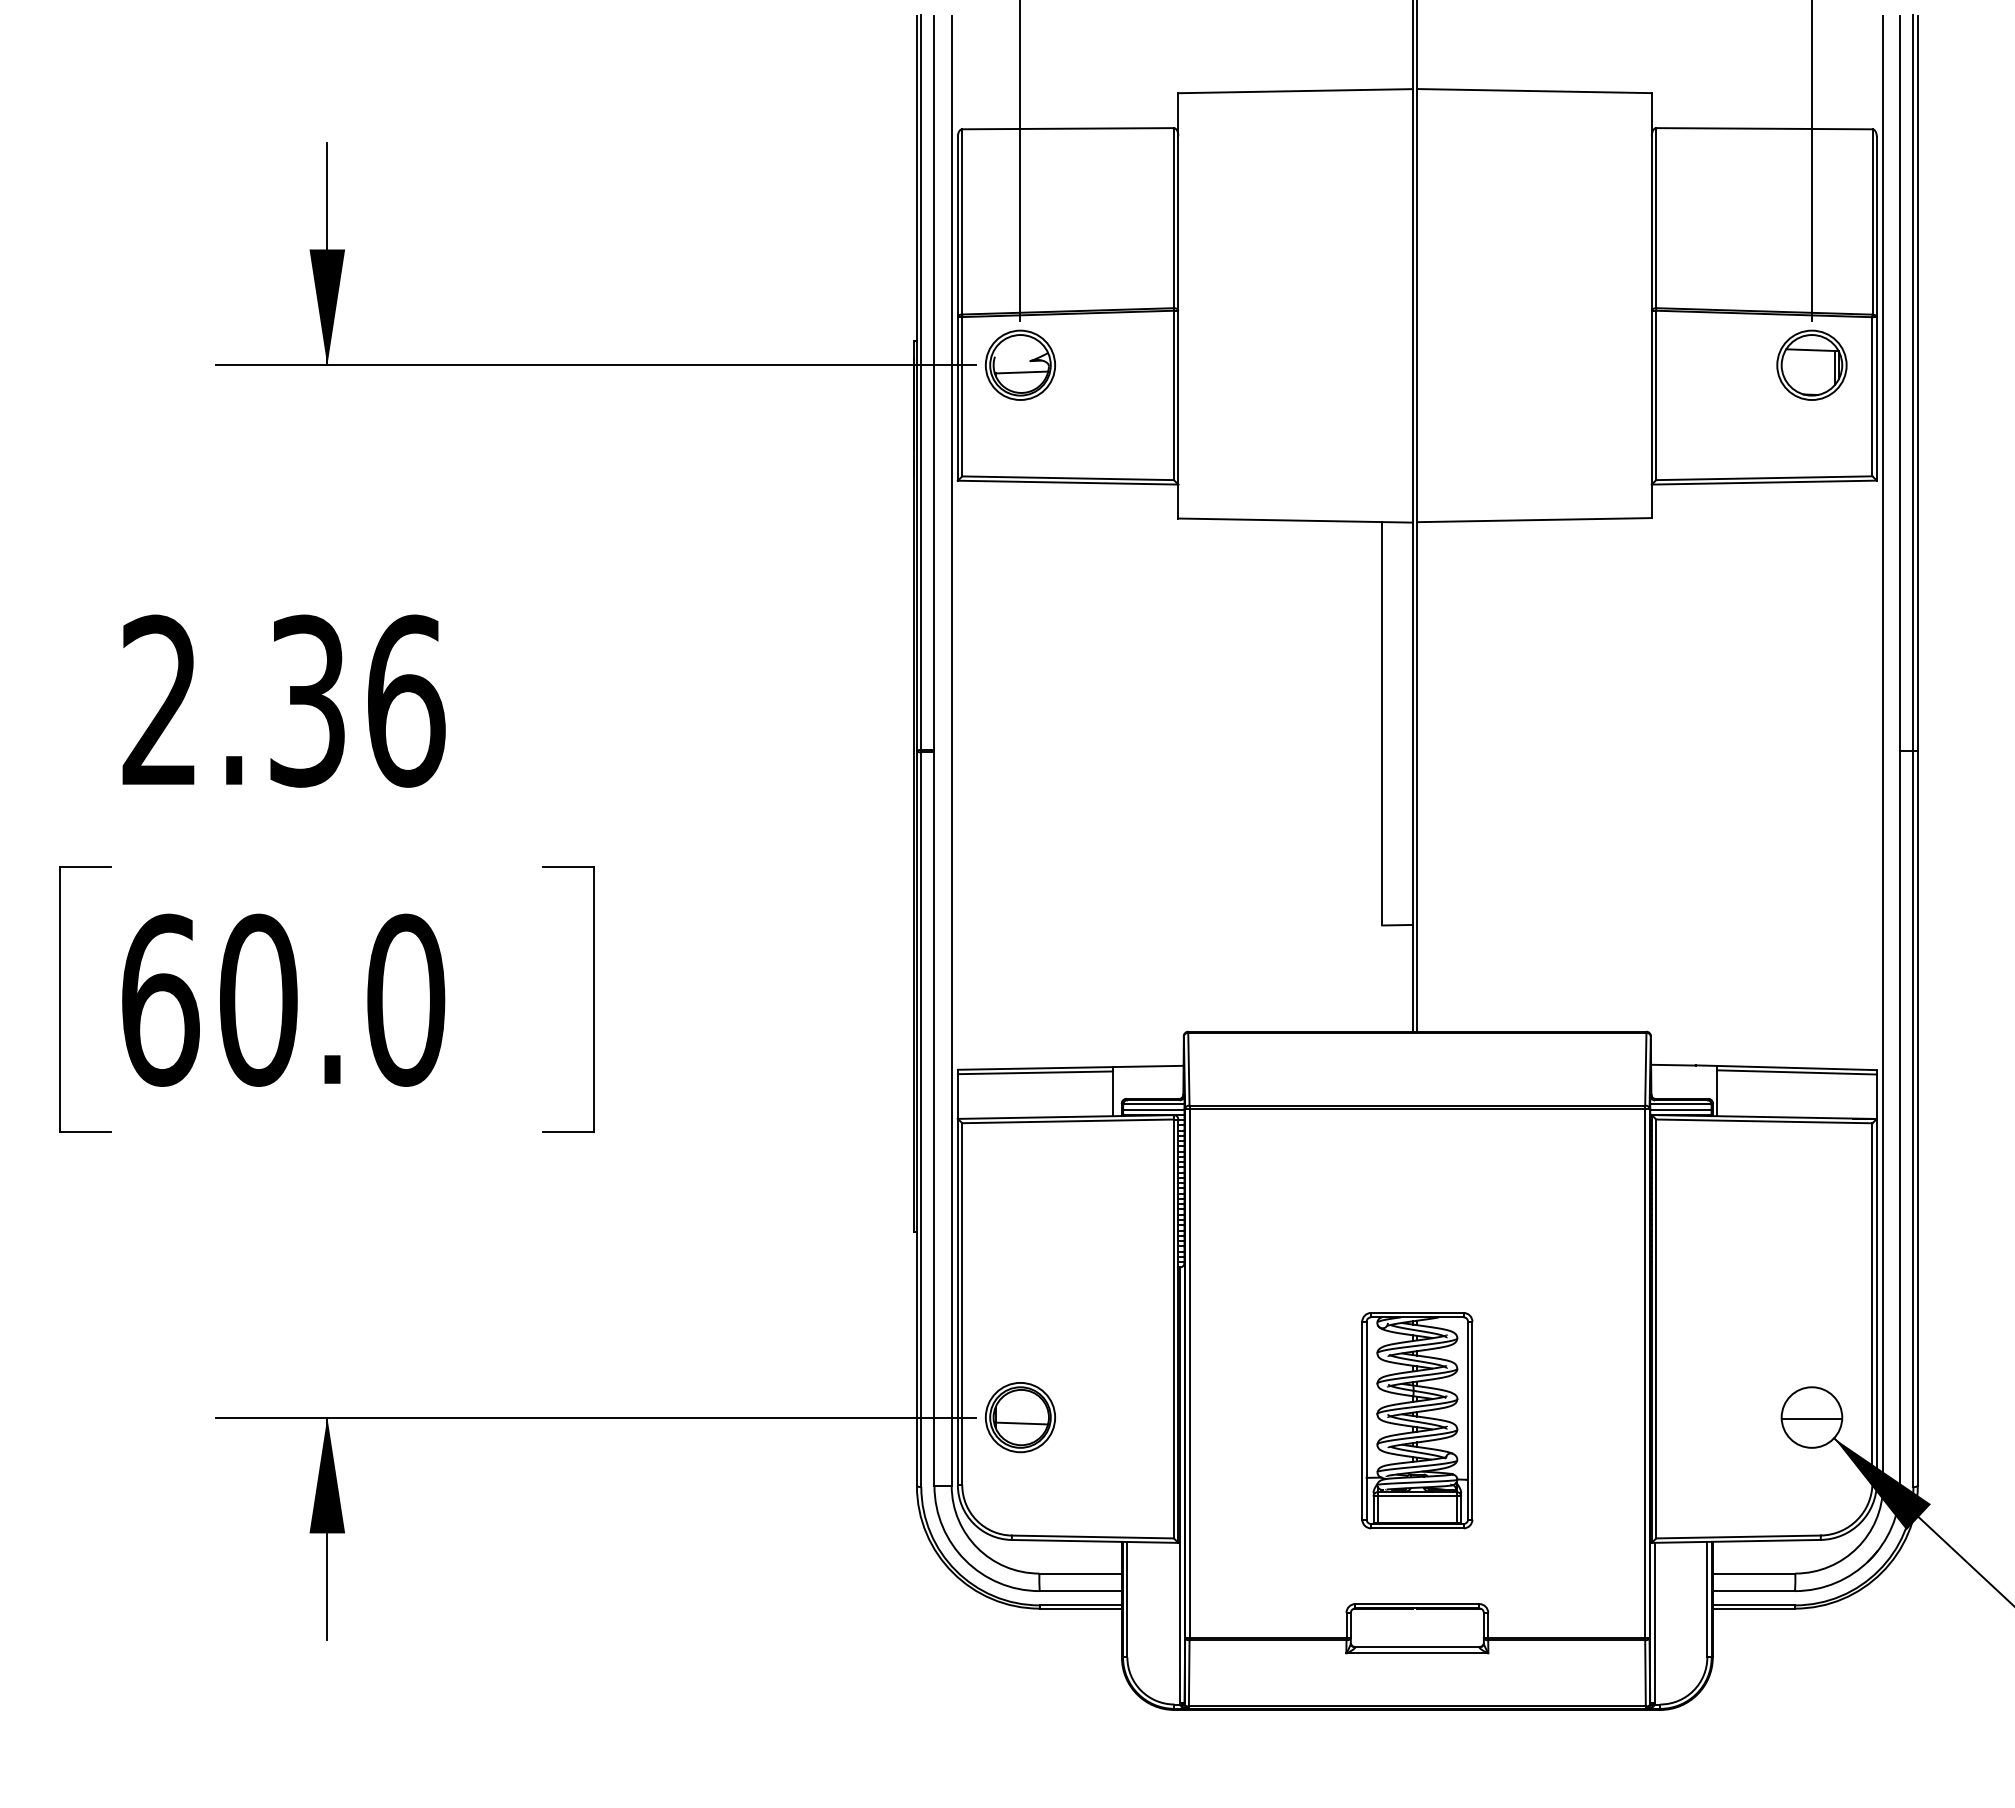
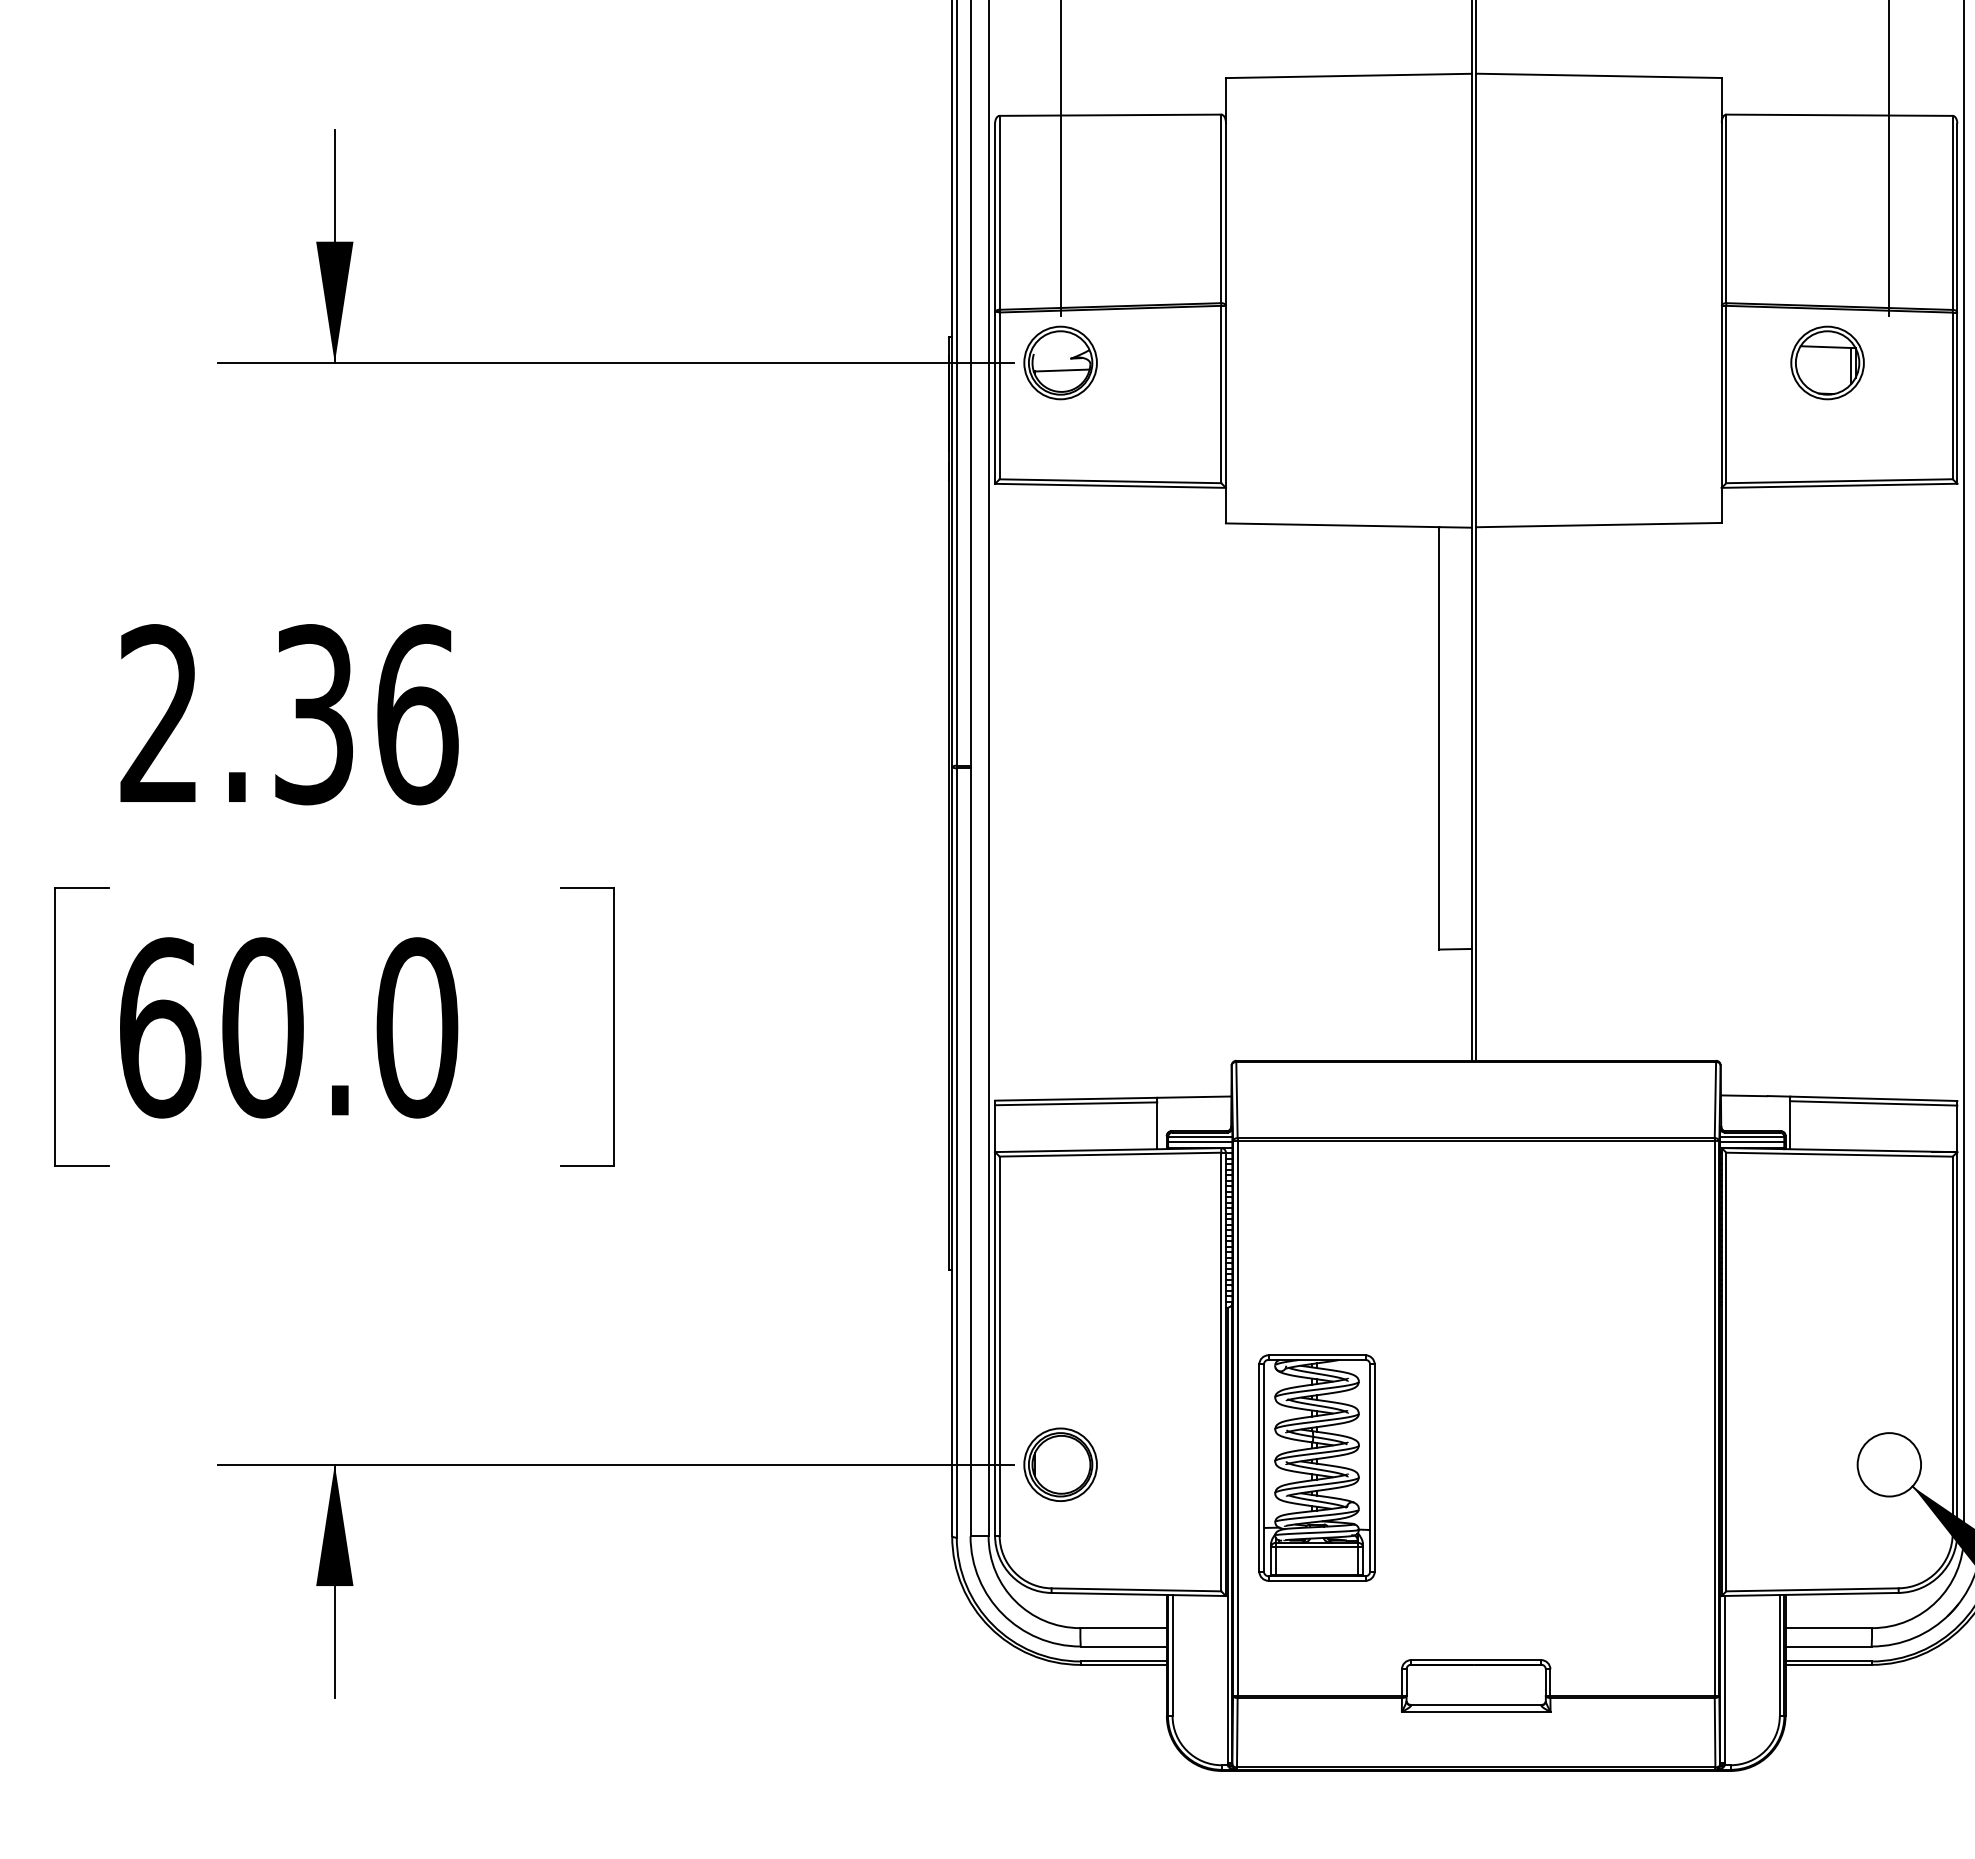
part: (1811, 364) -> (1827, 362), moved
line: (1811, 1419) -> (1888, 1466), removed
part: (1417, 1420) -> (1317, 1467), moved
line: (1021, 1423) -> (1061, 1471), removed

